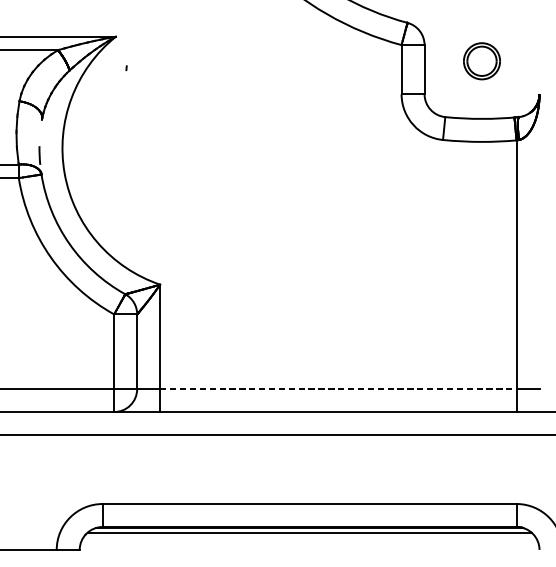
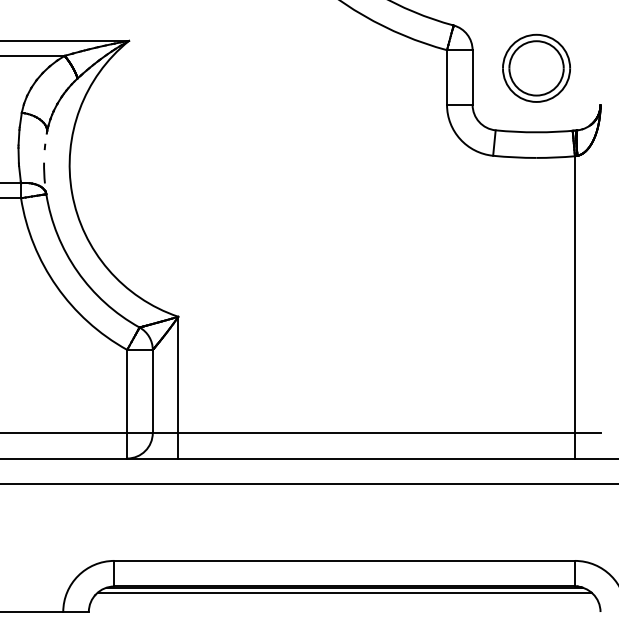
part: (481, 60) -> (536, 67), size x1.67
arc: (126, 67) -> (44, 146), moved
line: (339, 388) -> (377, 432), dashed -> solid

